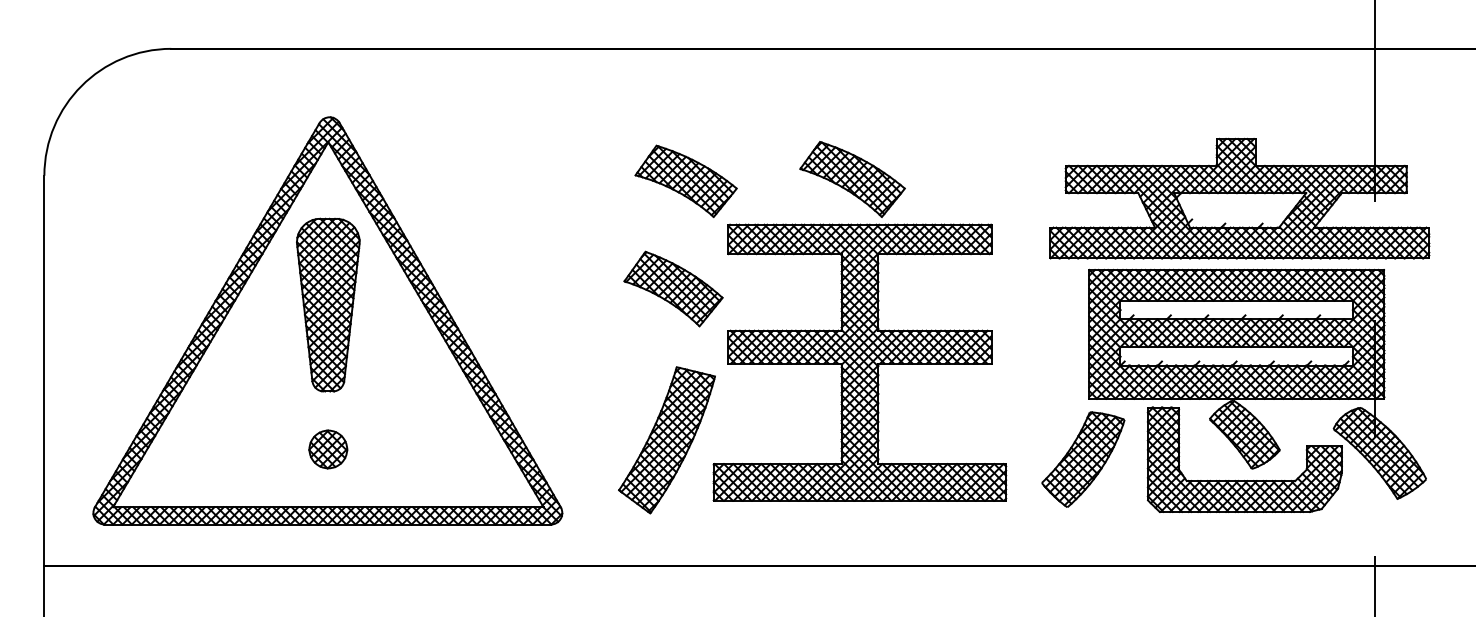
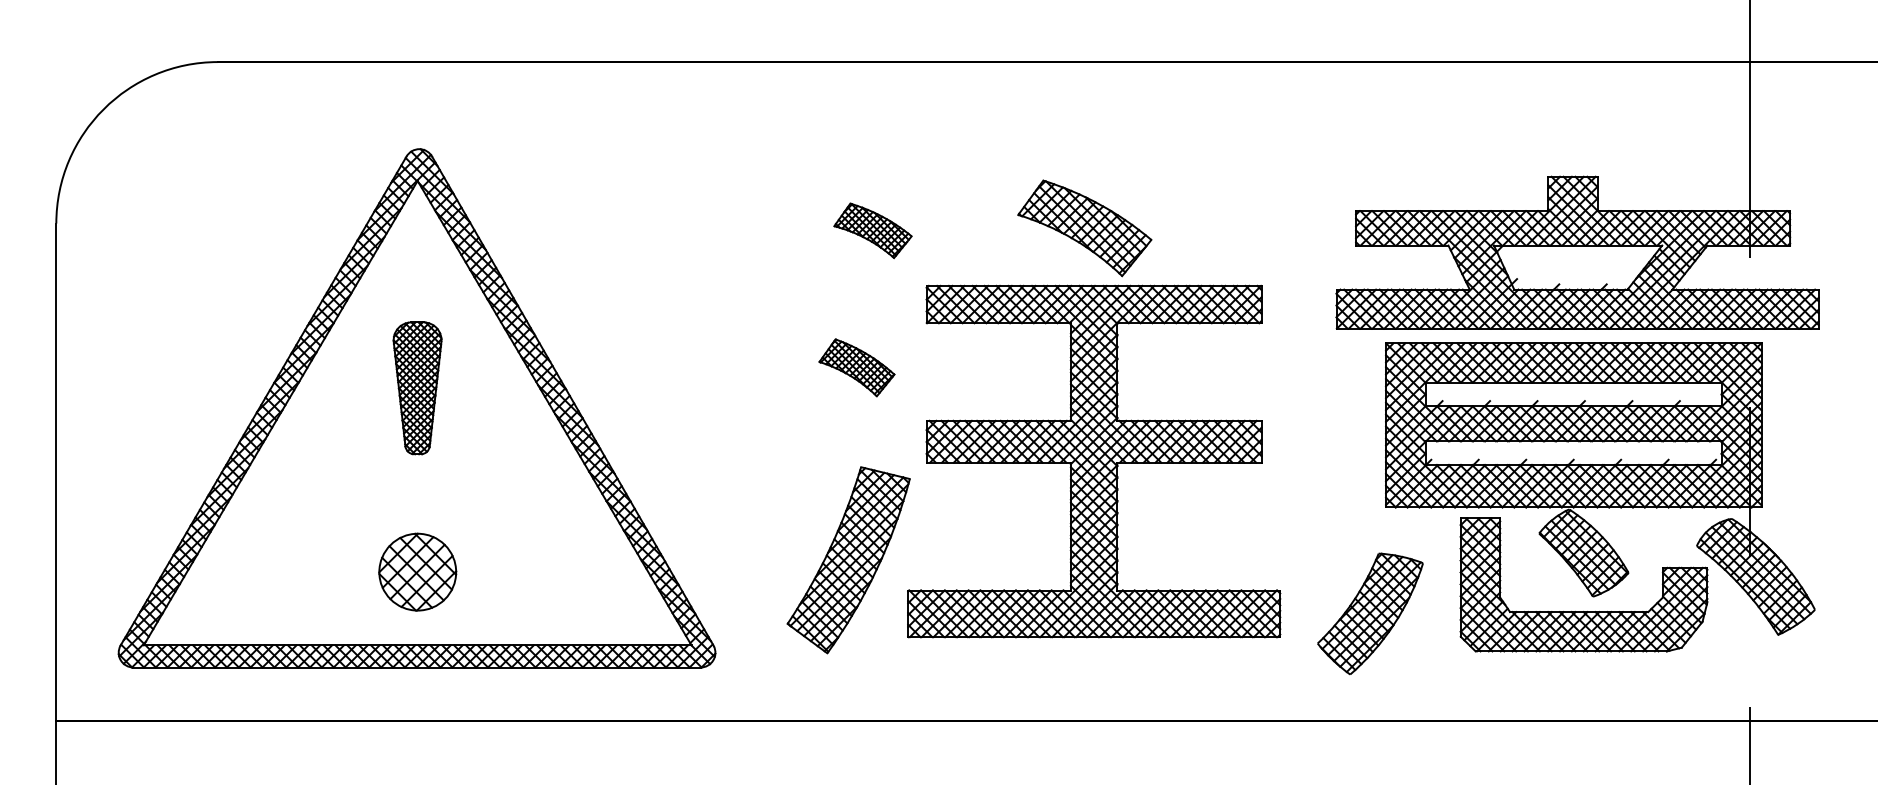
part: (685, 181) -> (872, 230), size x0.6
part: (673, 288) -> (856, 367), size x0.6
part: (328, 305) -> (417, 388), size x0.6
part: (328, 449) -> (417, 571), size x1.6
part: (1083, 459) -> (1370, 613), moved

